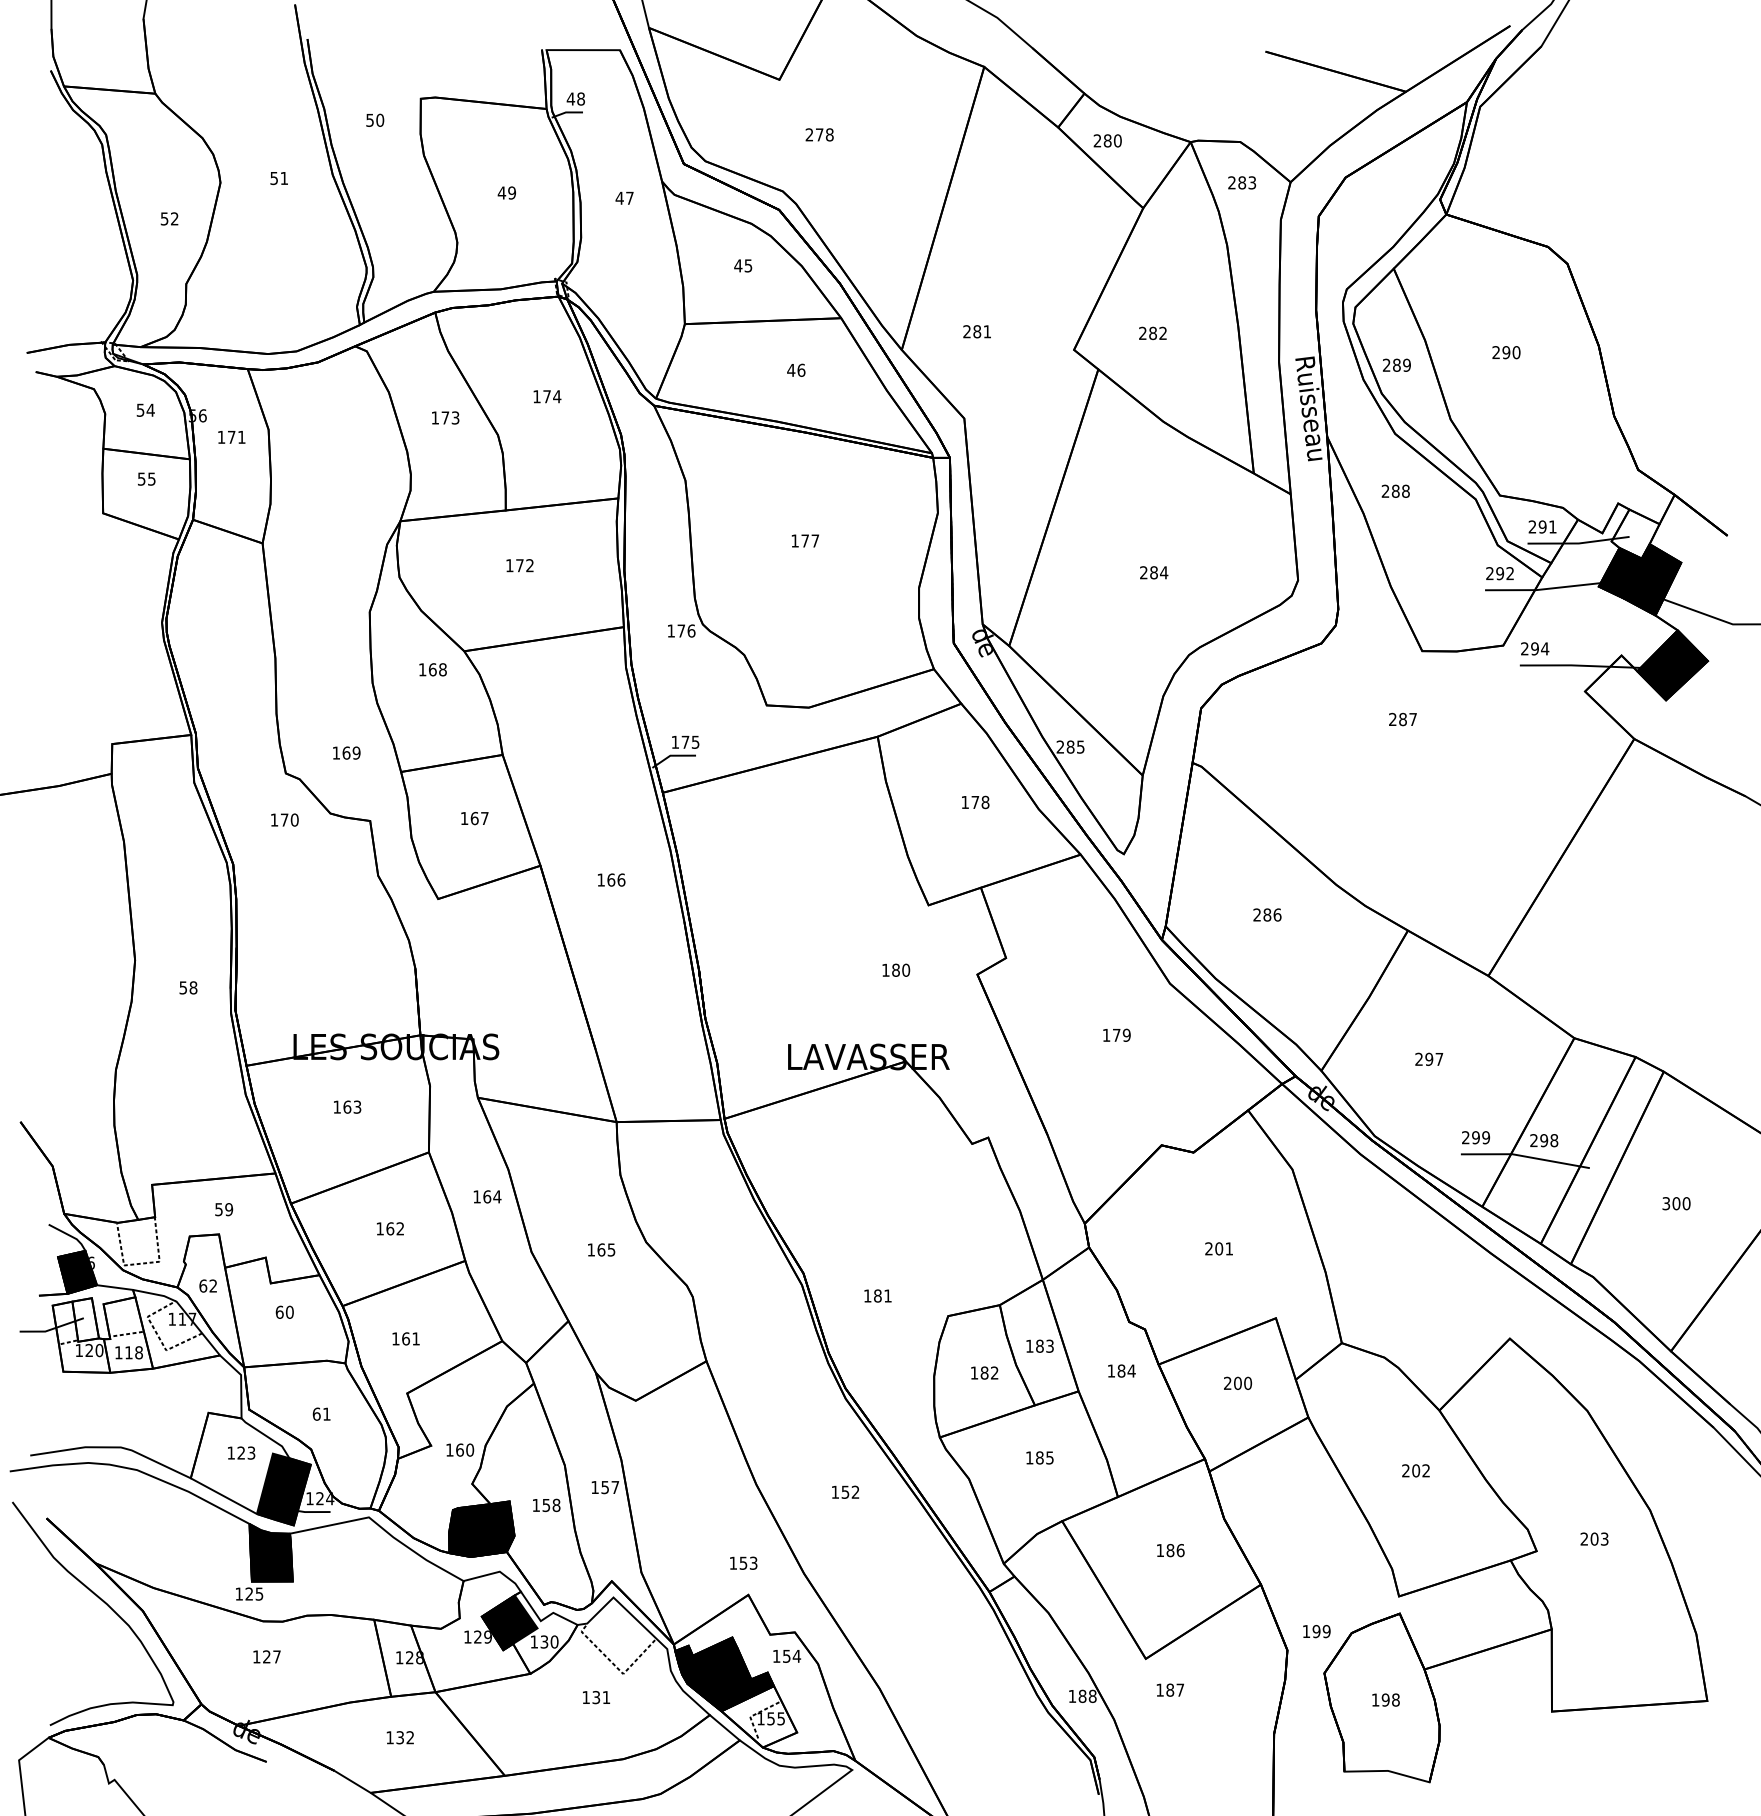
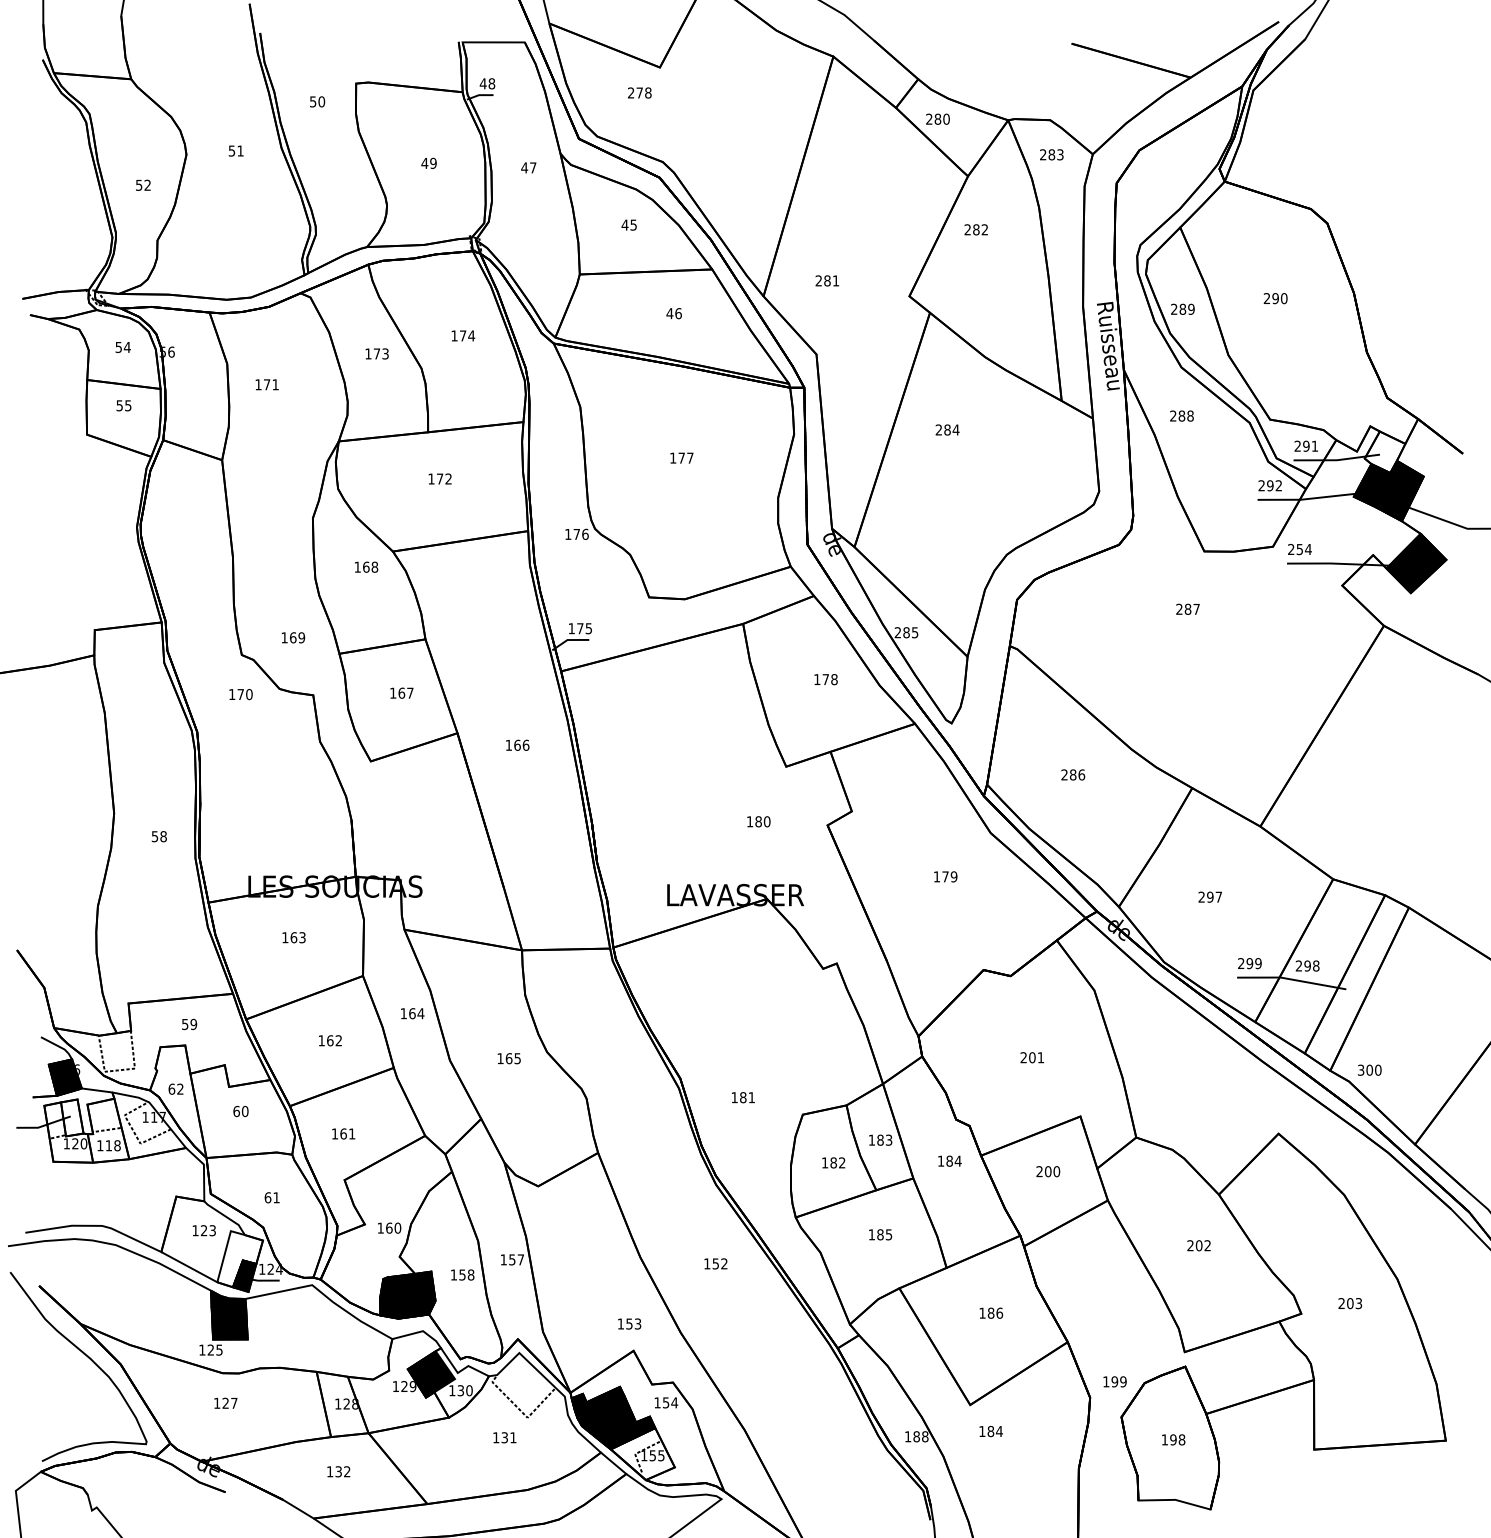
text: (819, 134) -> (639, 92), moved
text: (1152, 333) -> (975, 229), moved
text: (231, 437) -> (266, 384), moved
text: (1154, 572) -> (947, 429), moved
text: (1534, 648) -> (1299, 549), 294 -> 254
text: (1676, 1203) -> (1369, 1070), moved
fill: (283, 1486) -> (239, 1258), removed
text: (1180, 1689) -> (999, 1430), 187 -> 184

